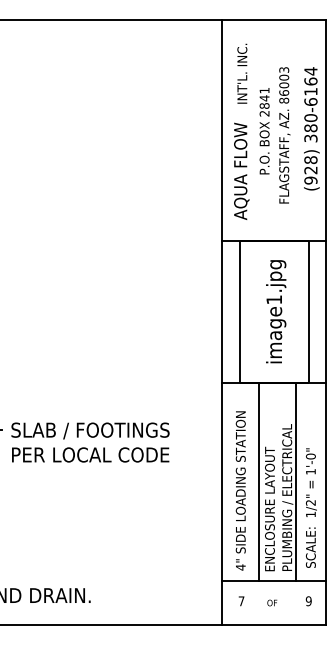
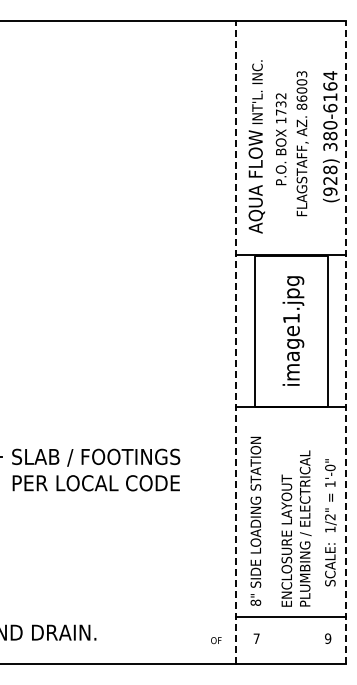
text: (242, 73) -> (257, 91), moved
text: (263, 102) -> (280, 108), 2841 -> 1732
line: (221, 322) -> (235, 342), solid -> dashed
line: (326, 322) -> (346, 342), solid -> dashed
line: (259, 481) -> (275, 511), removed
line: (295, 481) -> (314, 511), removed
text: (311, 507) -> (330, 522), moved
text: (240, 567) -> (255, 602), 4" -> 8"
text: (272, 602) -> (216, 640), moved

